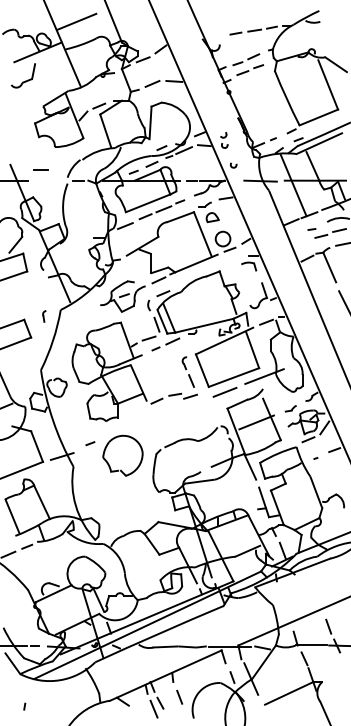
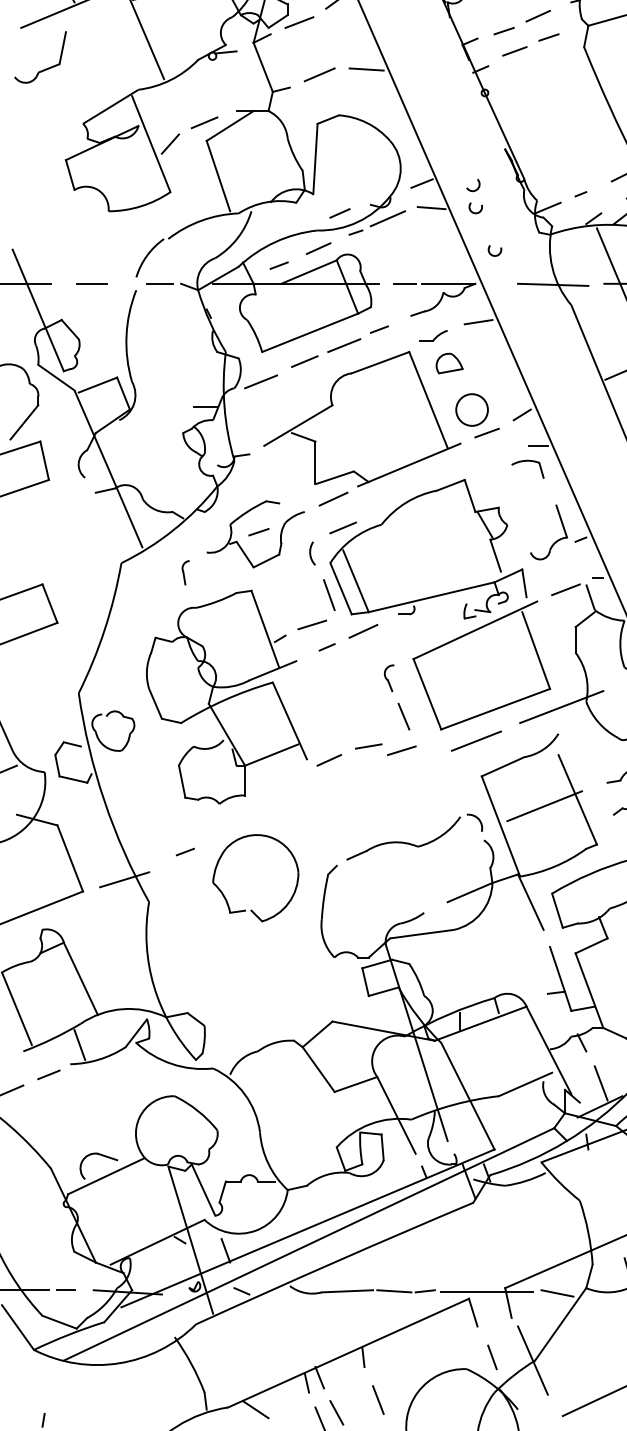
line: (40, 169) -> (90, 283), moved
part: (44, 316) -> (185, 572), moved

